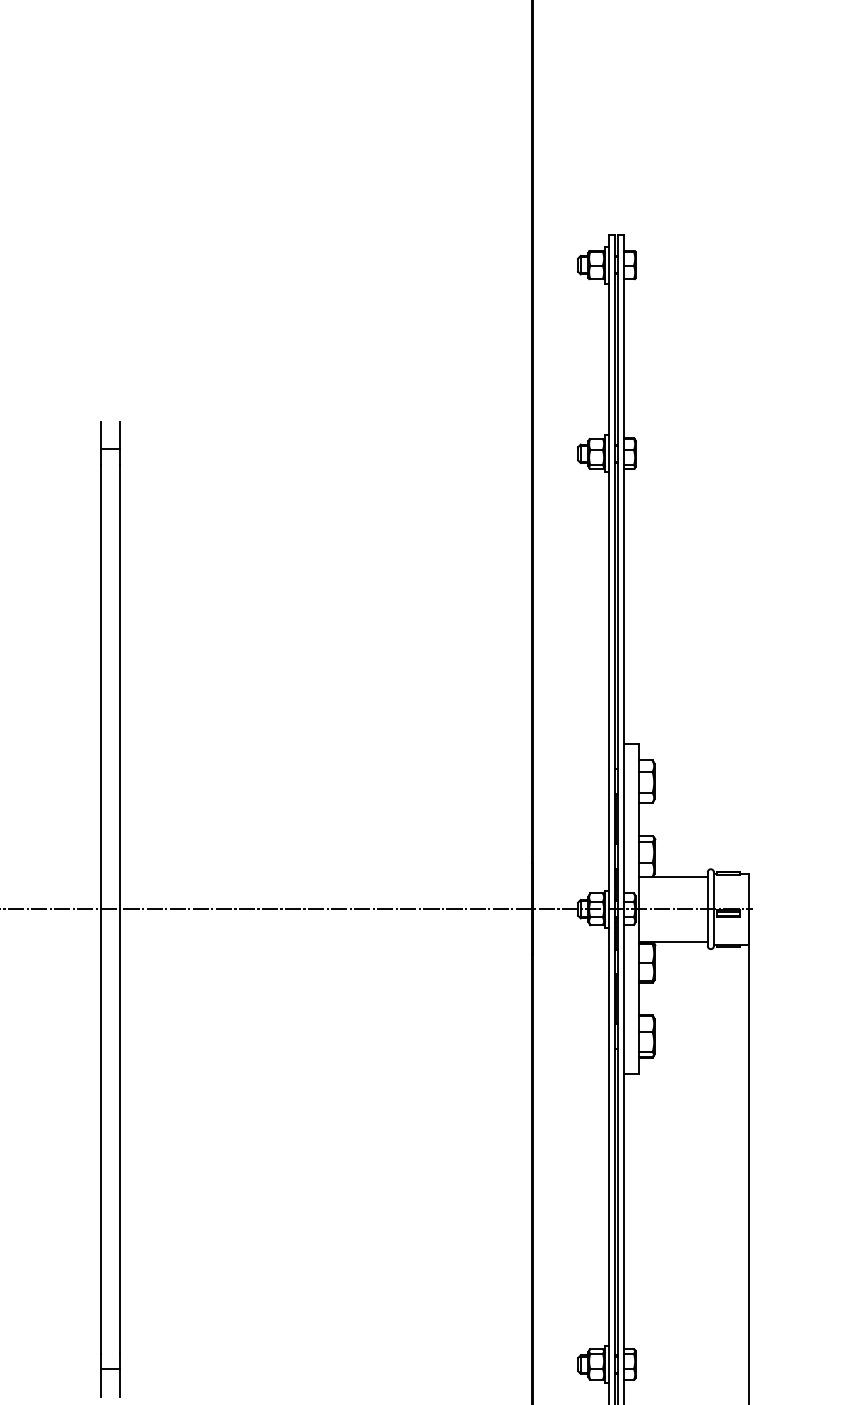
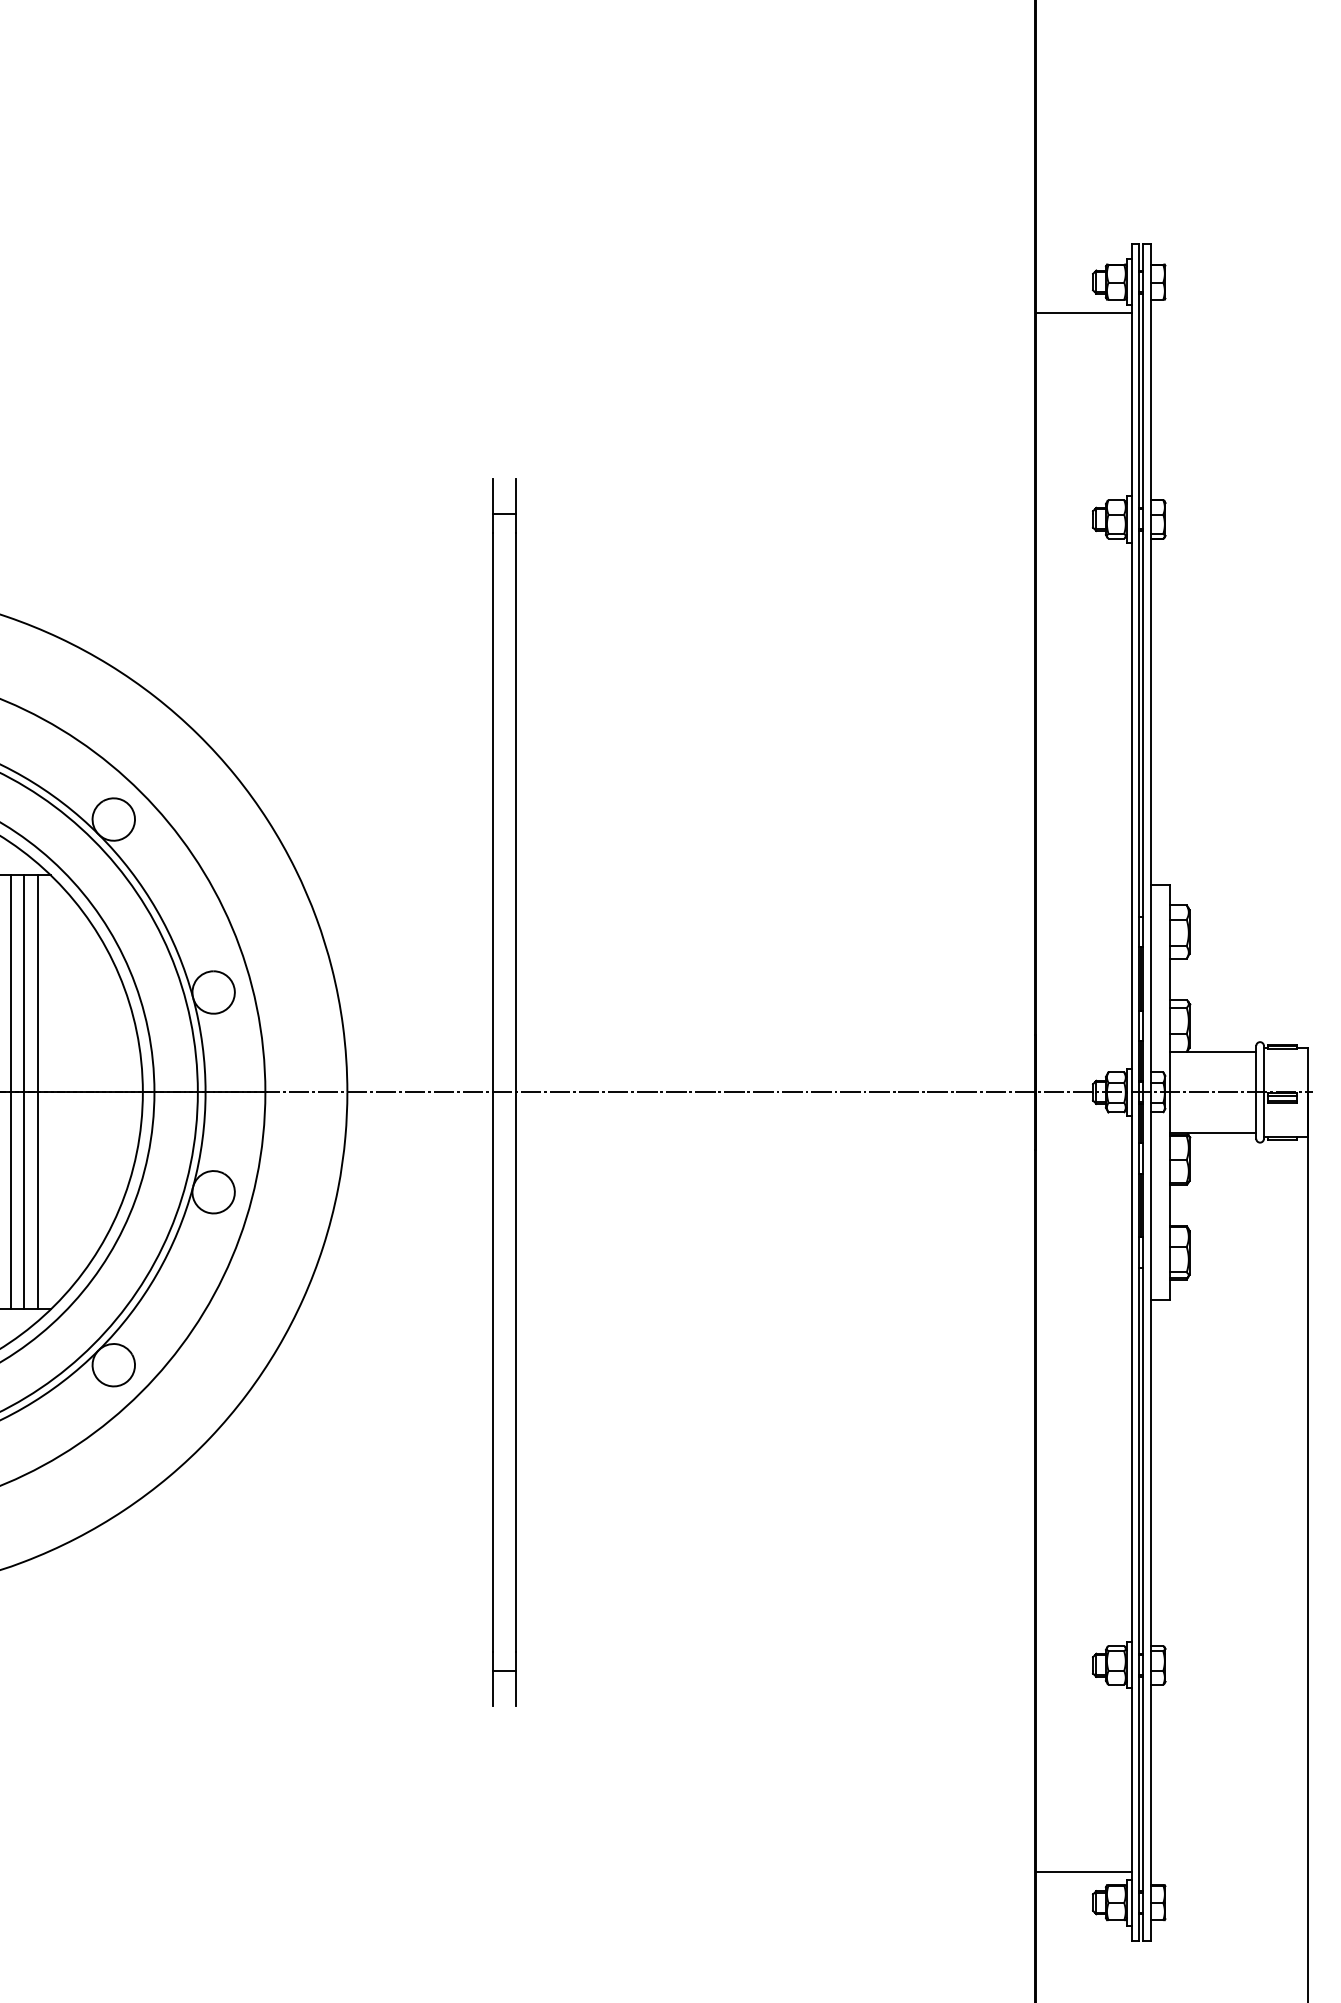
line: (570, 289) -> (1083, 312), added

